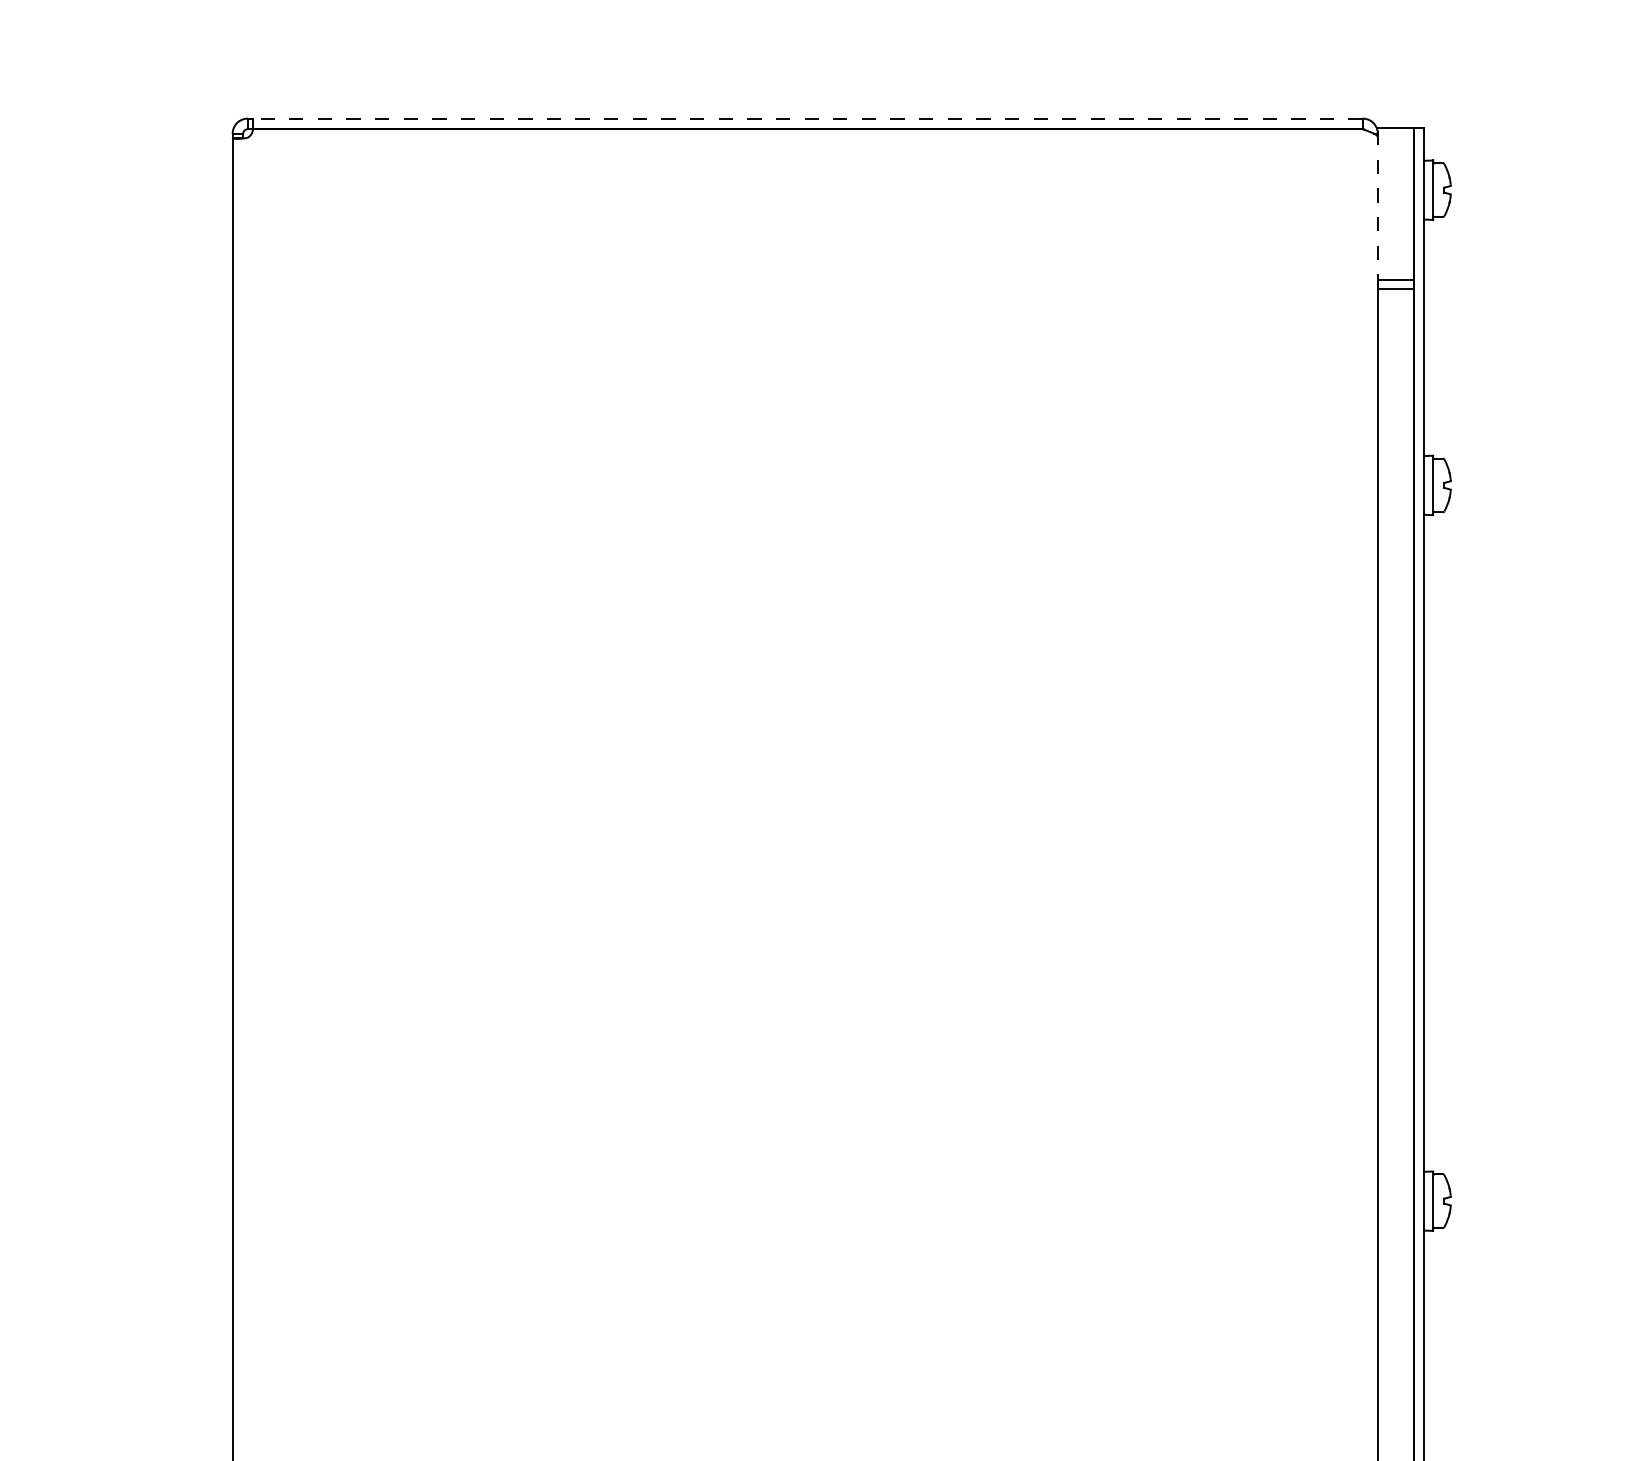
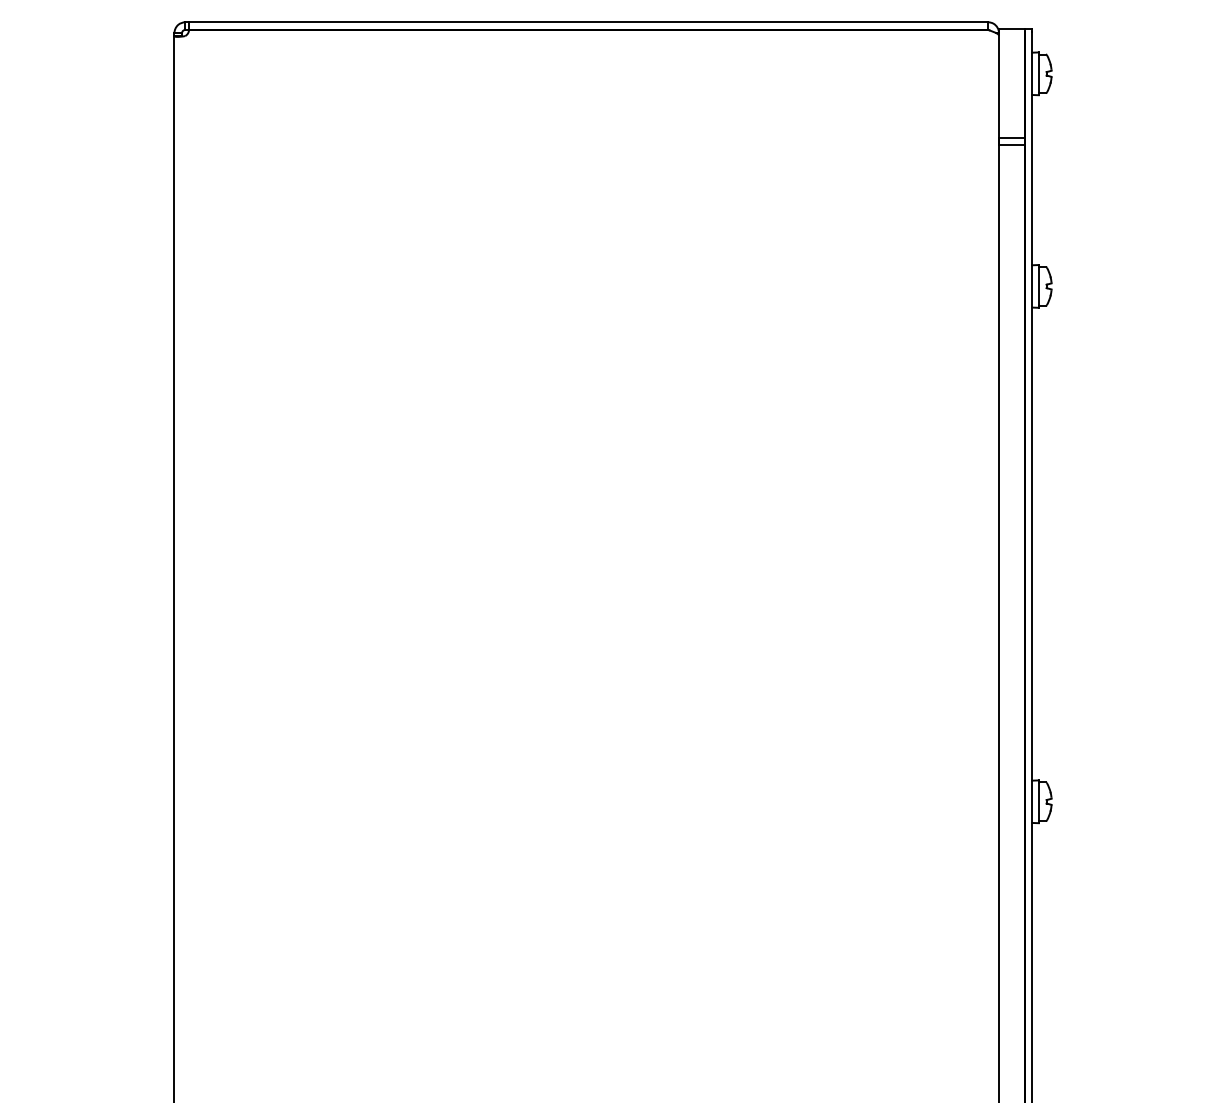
line: (807, 118) -> (588, 22), dashed -> solid
line: (1378, 207) -> (999, 86), dashed -> solid

